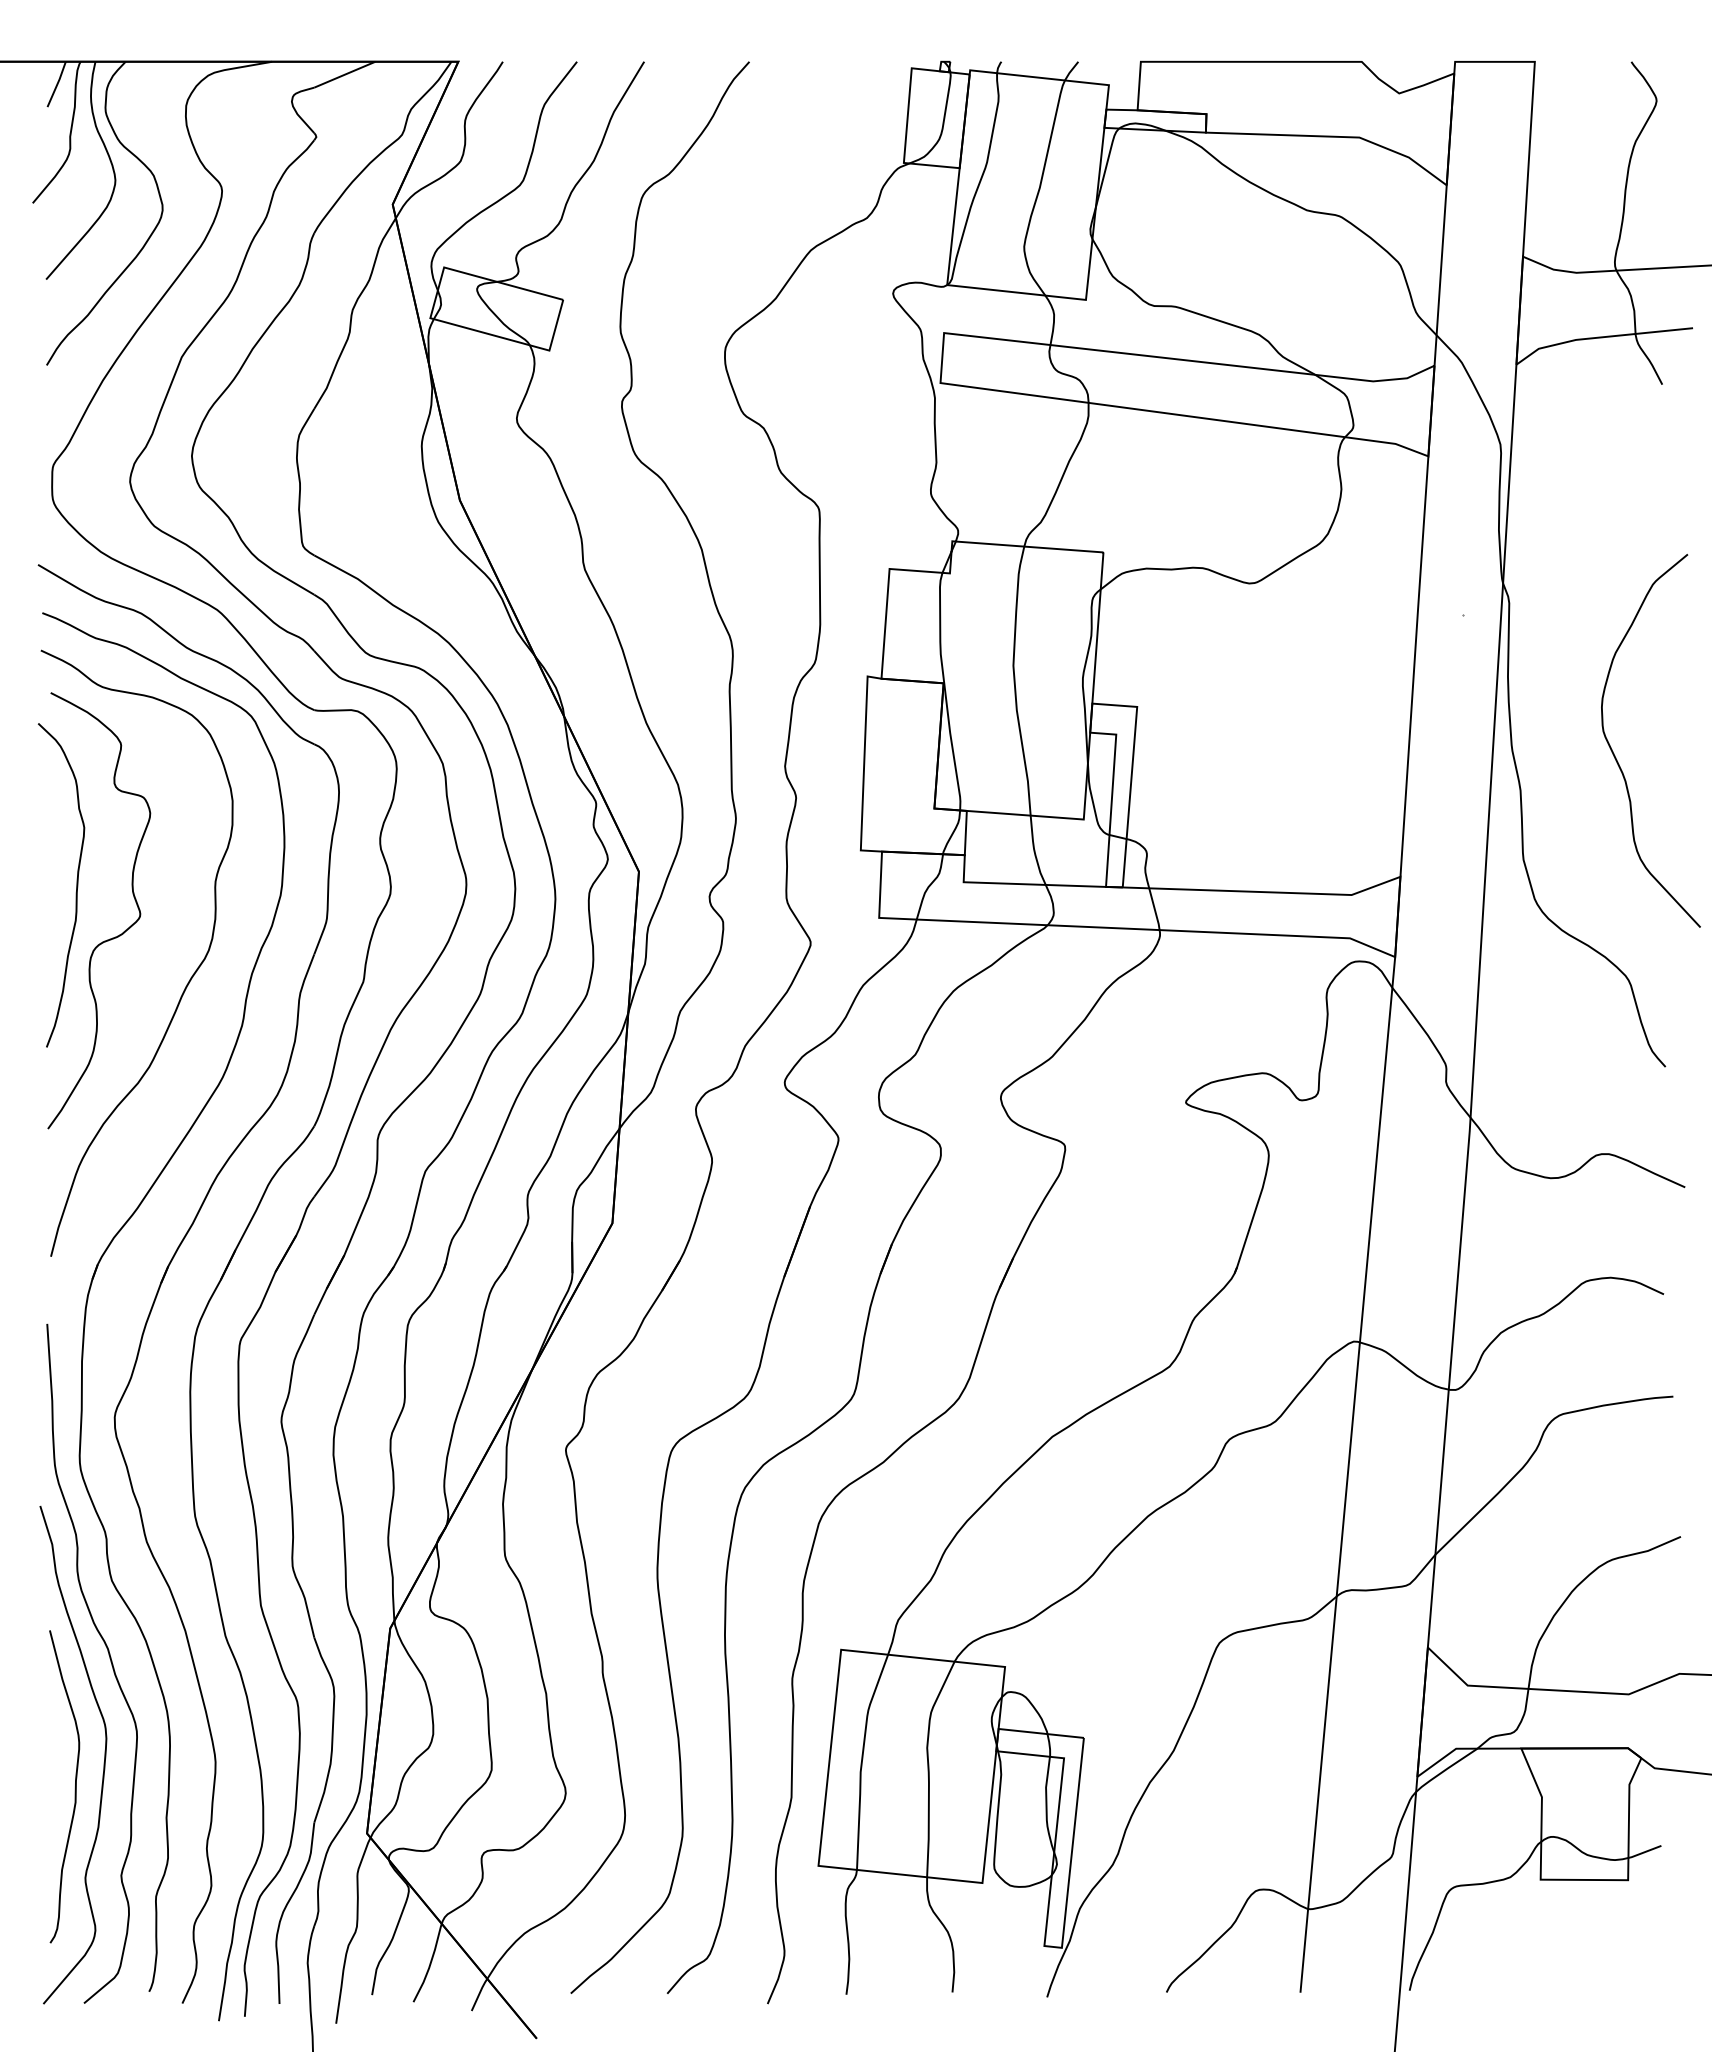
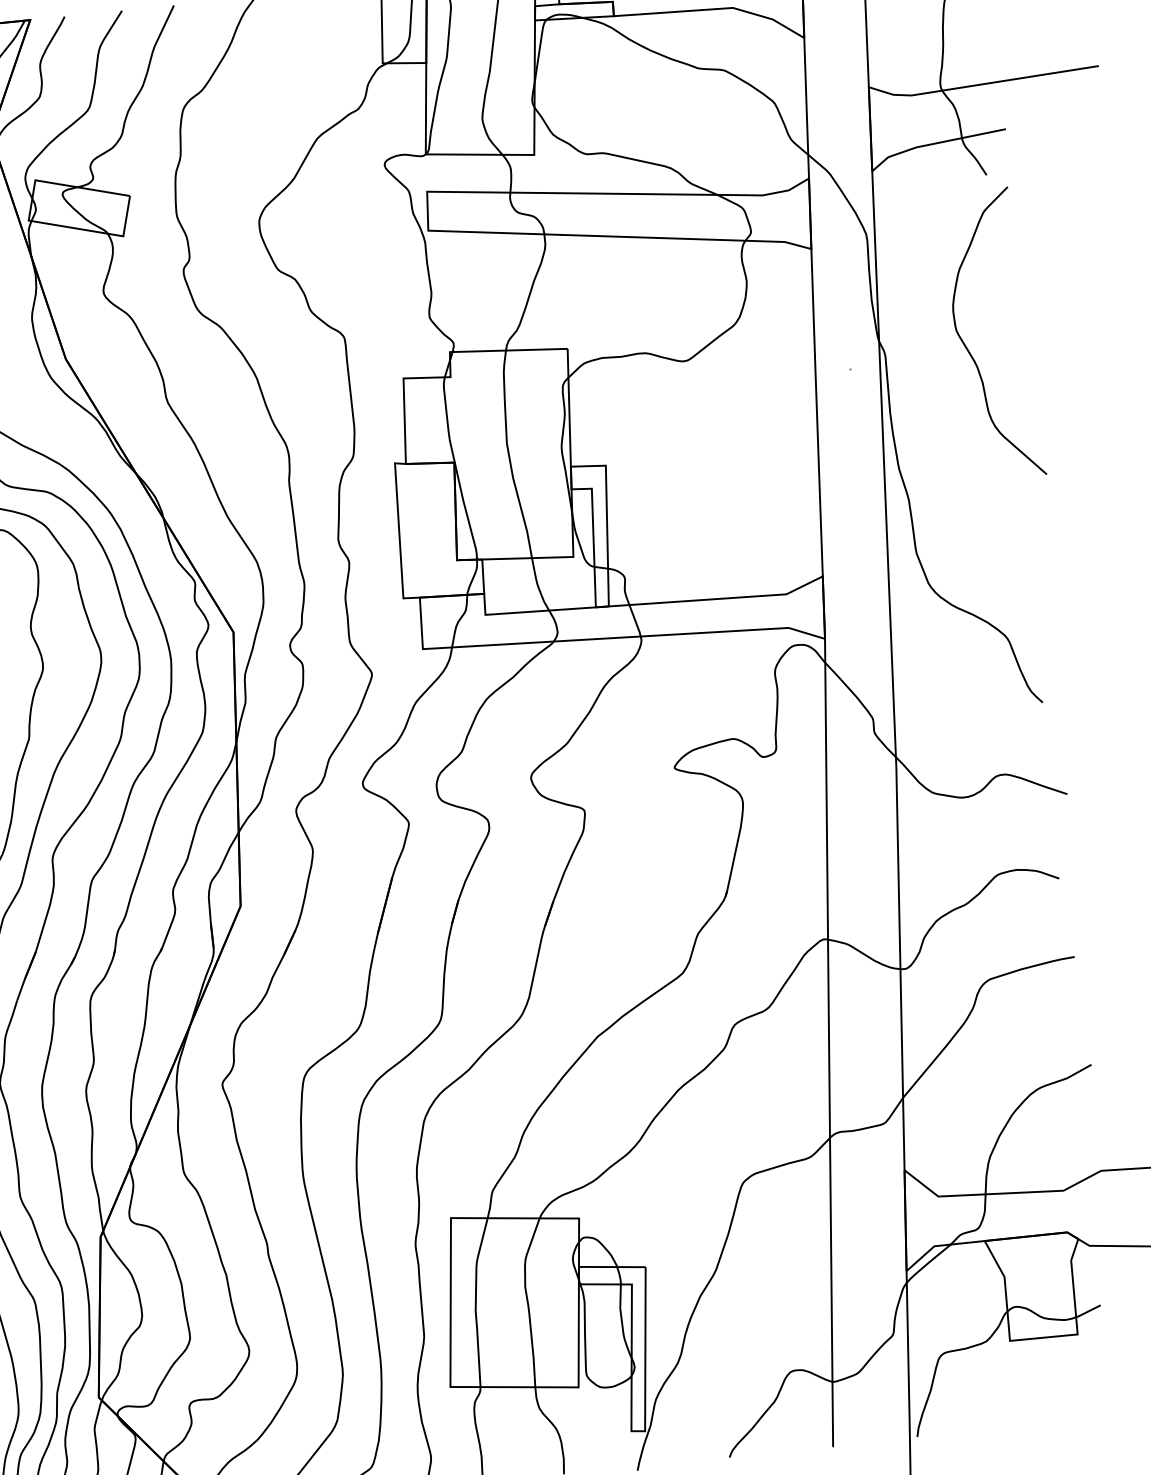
curve: (1616, 757) -> (968, 349), moved

